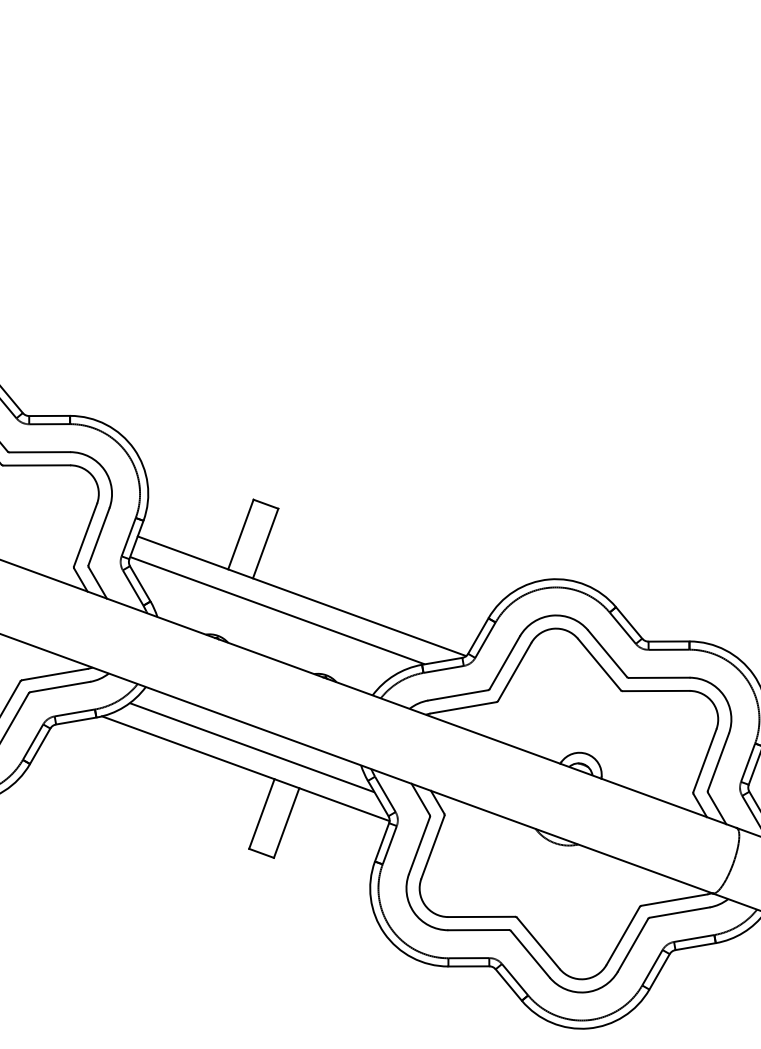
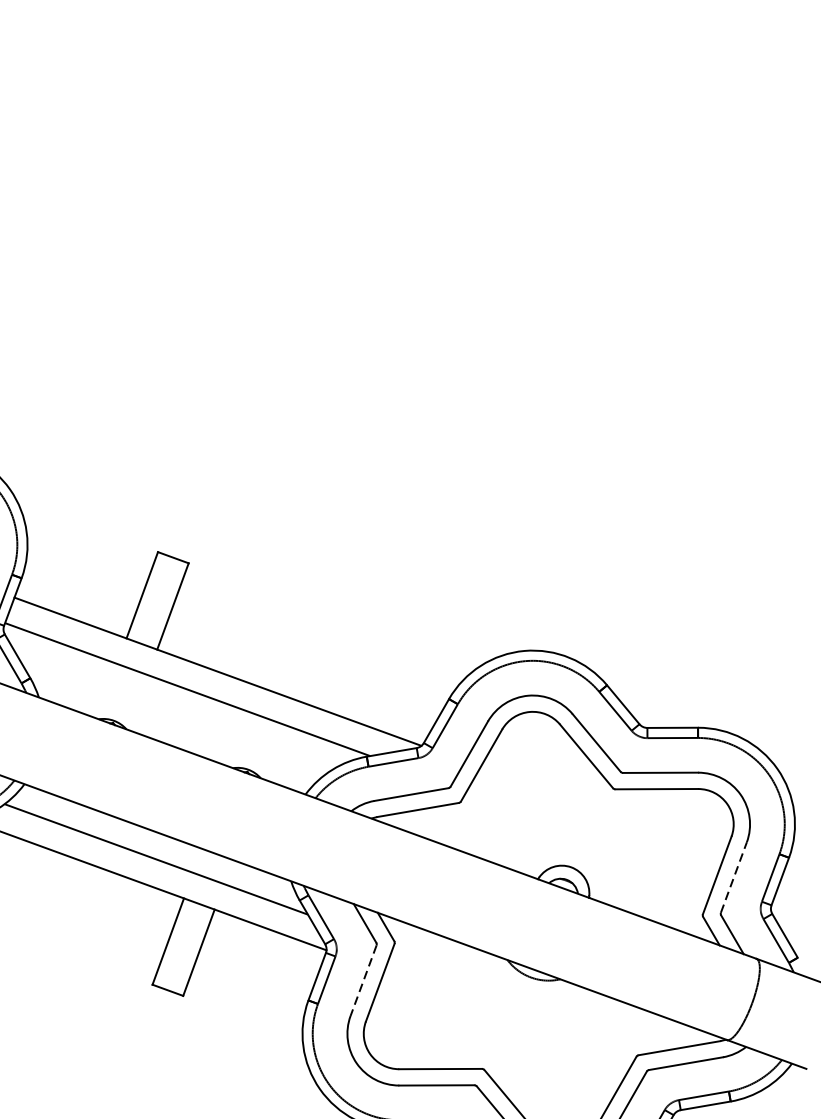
line: (718, 761) -> (734, 876), solid -> dashed
line: (419, 846) -> (363, 981), solid -> dashed

